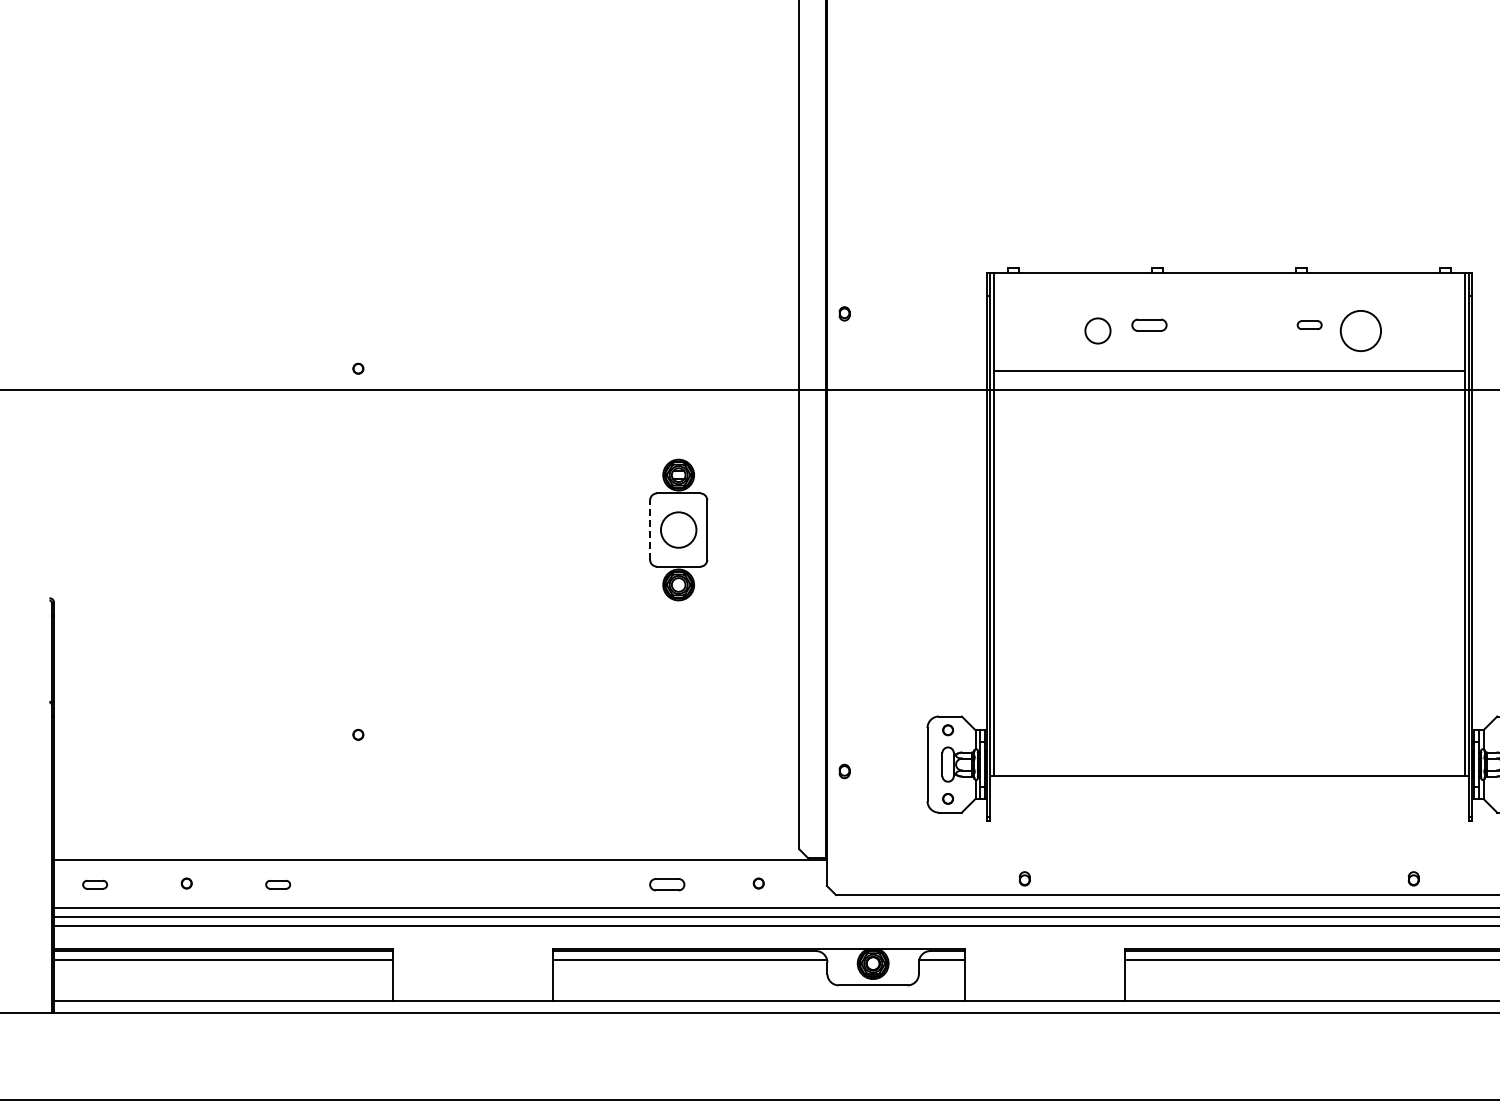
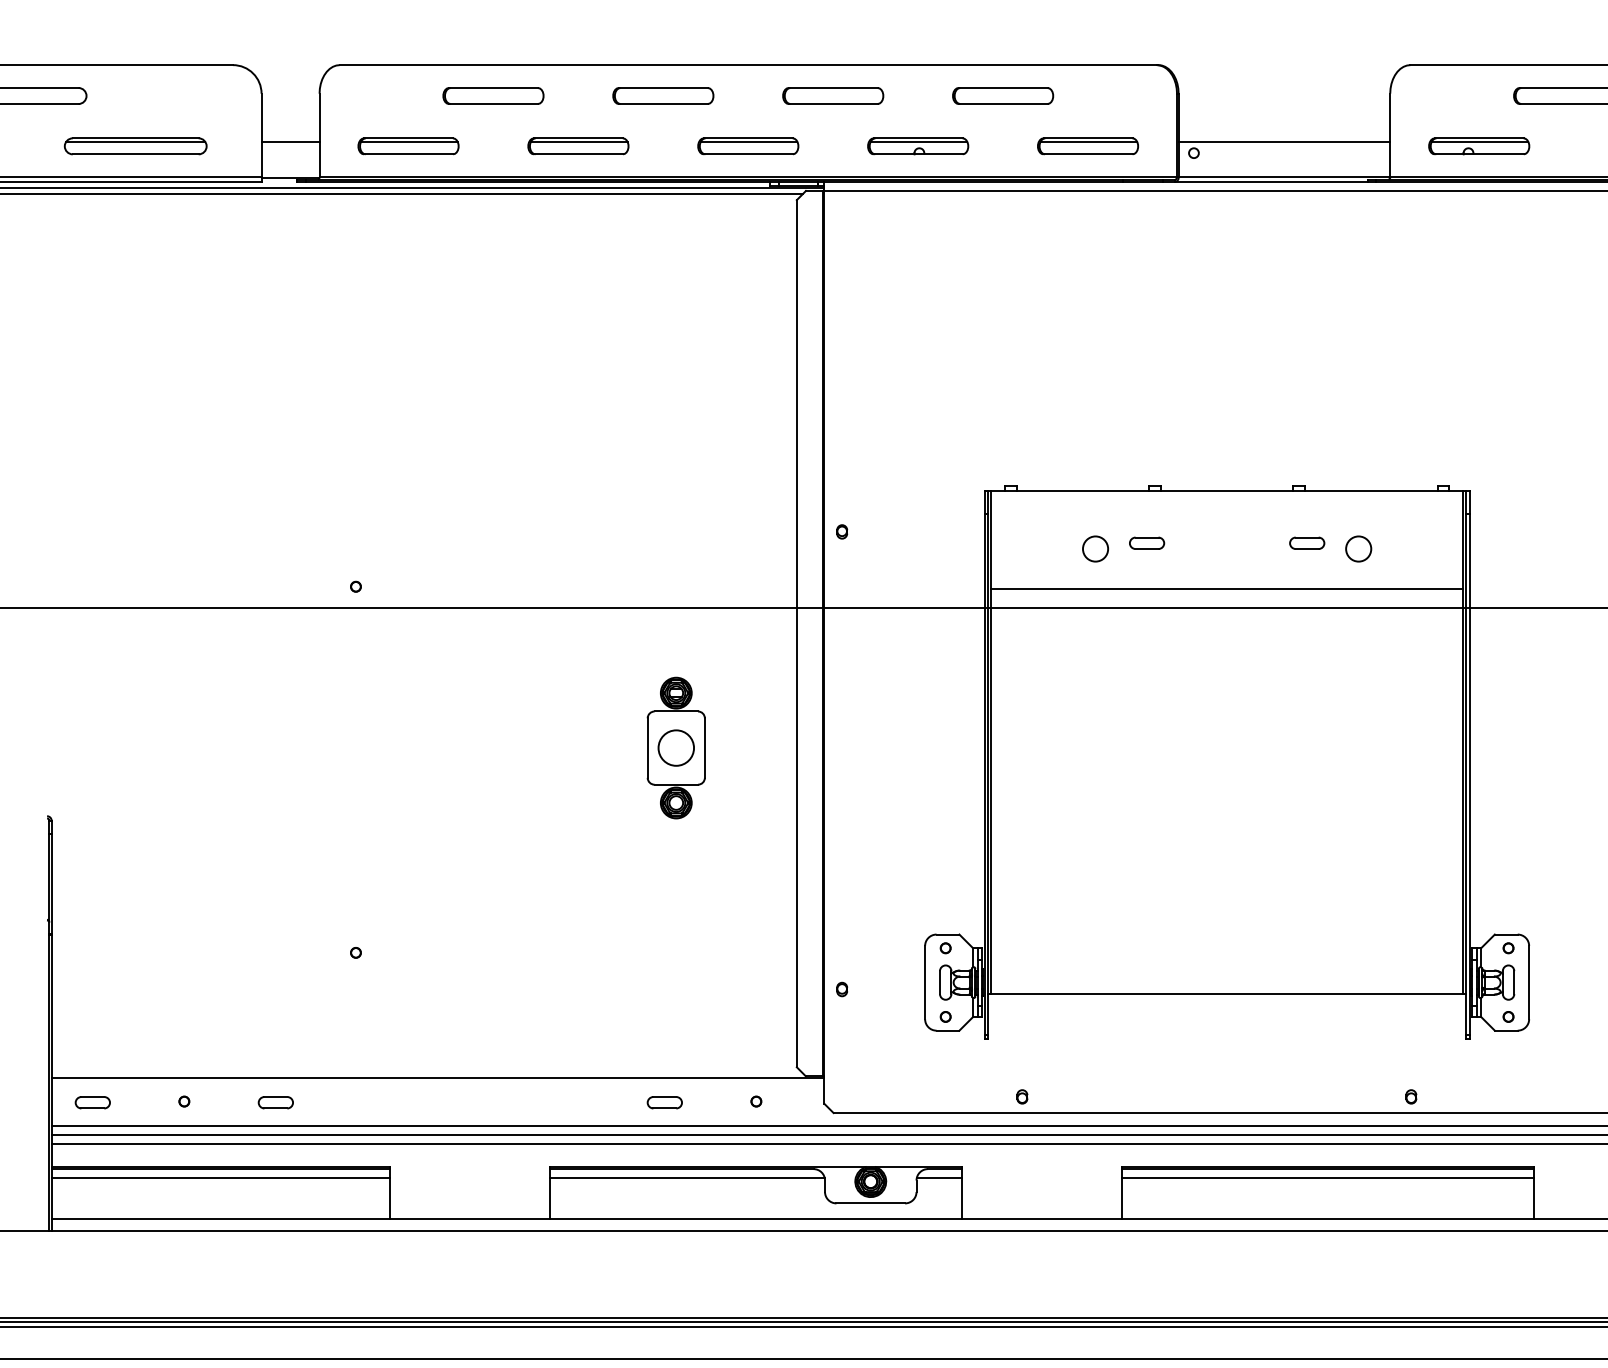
part: (1309, 324) -> (1307, 542), size x1.43
circle: (1360, 330) -> (1358, 548), size x0.62
line: (649, 530) -> (647, 748), dashed -> solid
part: (94, 884) -> (92, 1102), size x1.43
part: (277, 884) -> (275, 1102), size x1.43

